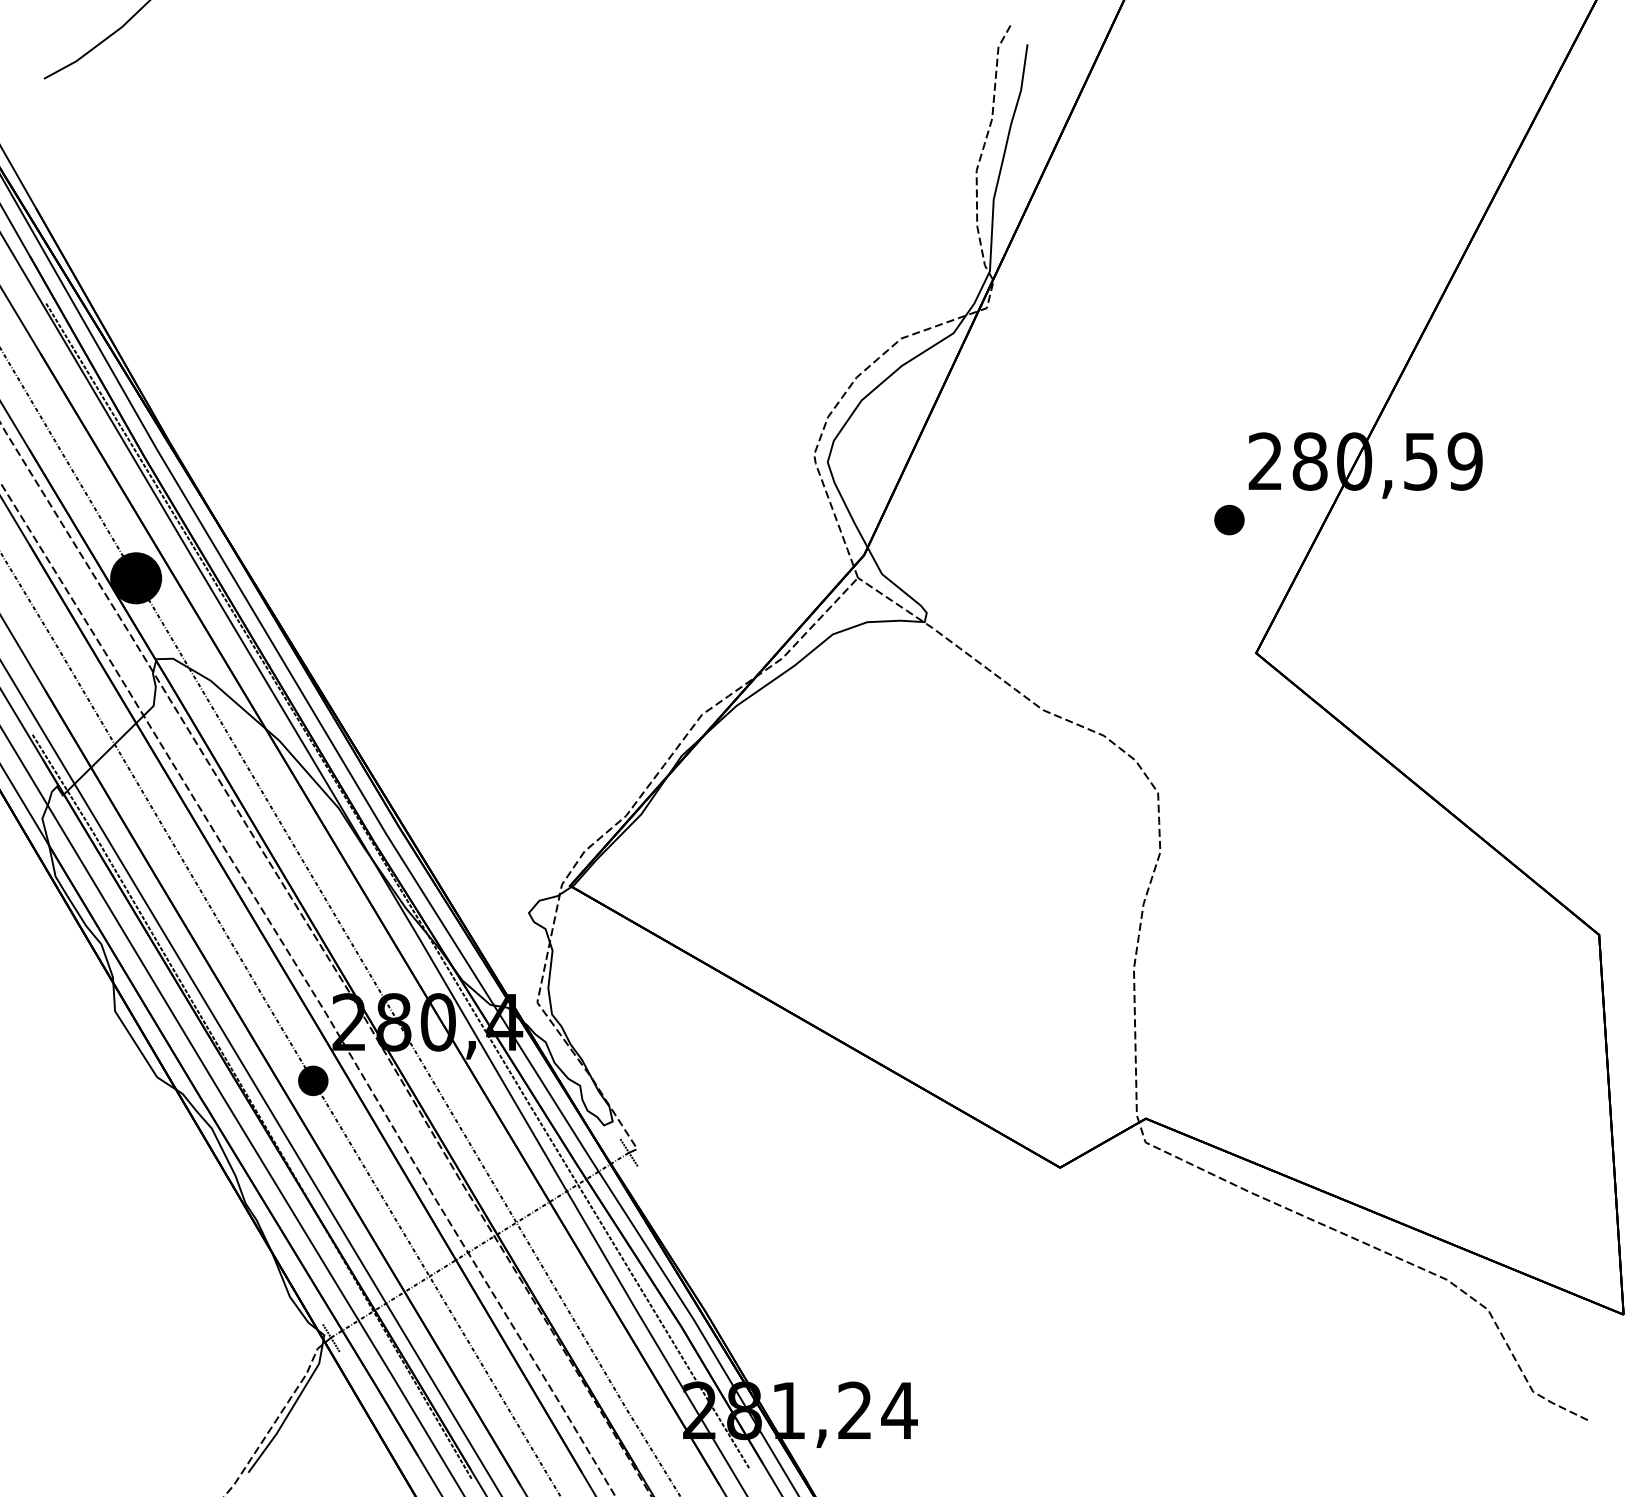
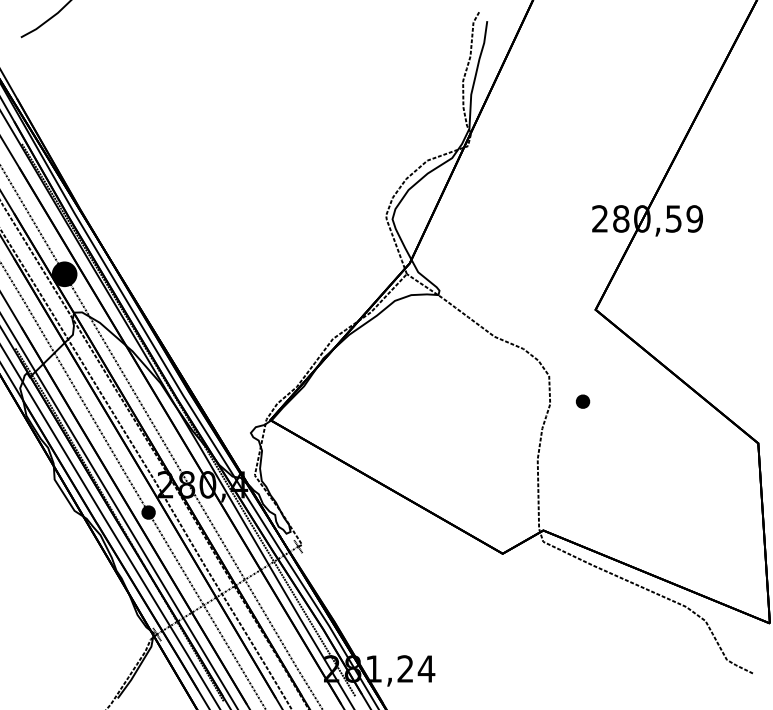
part: (1230, 519) -> (583, 401), moved

